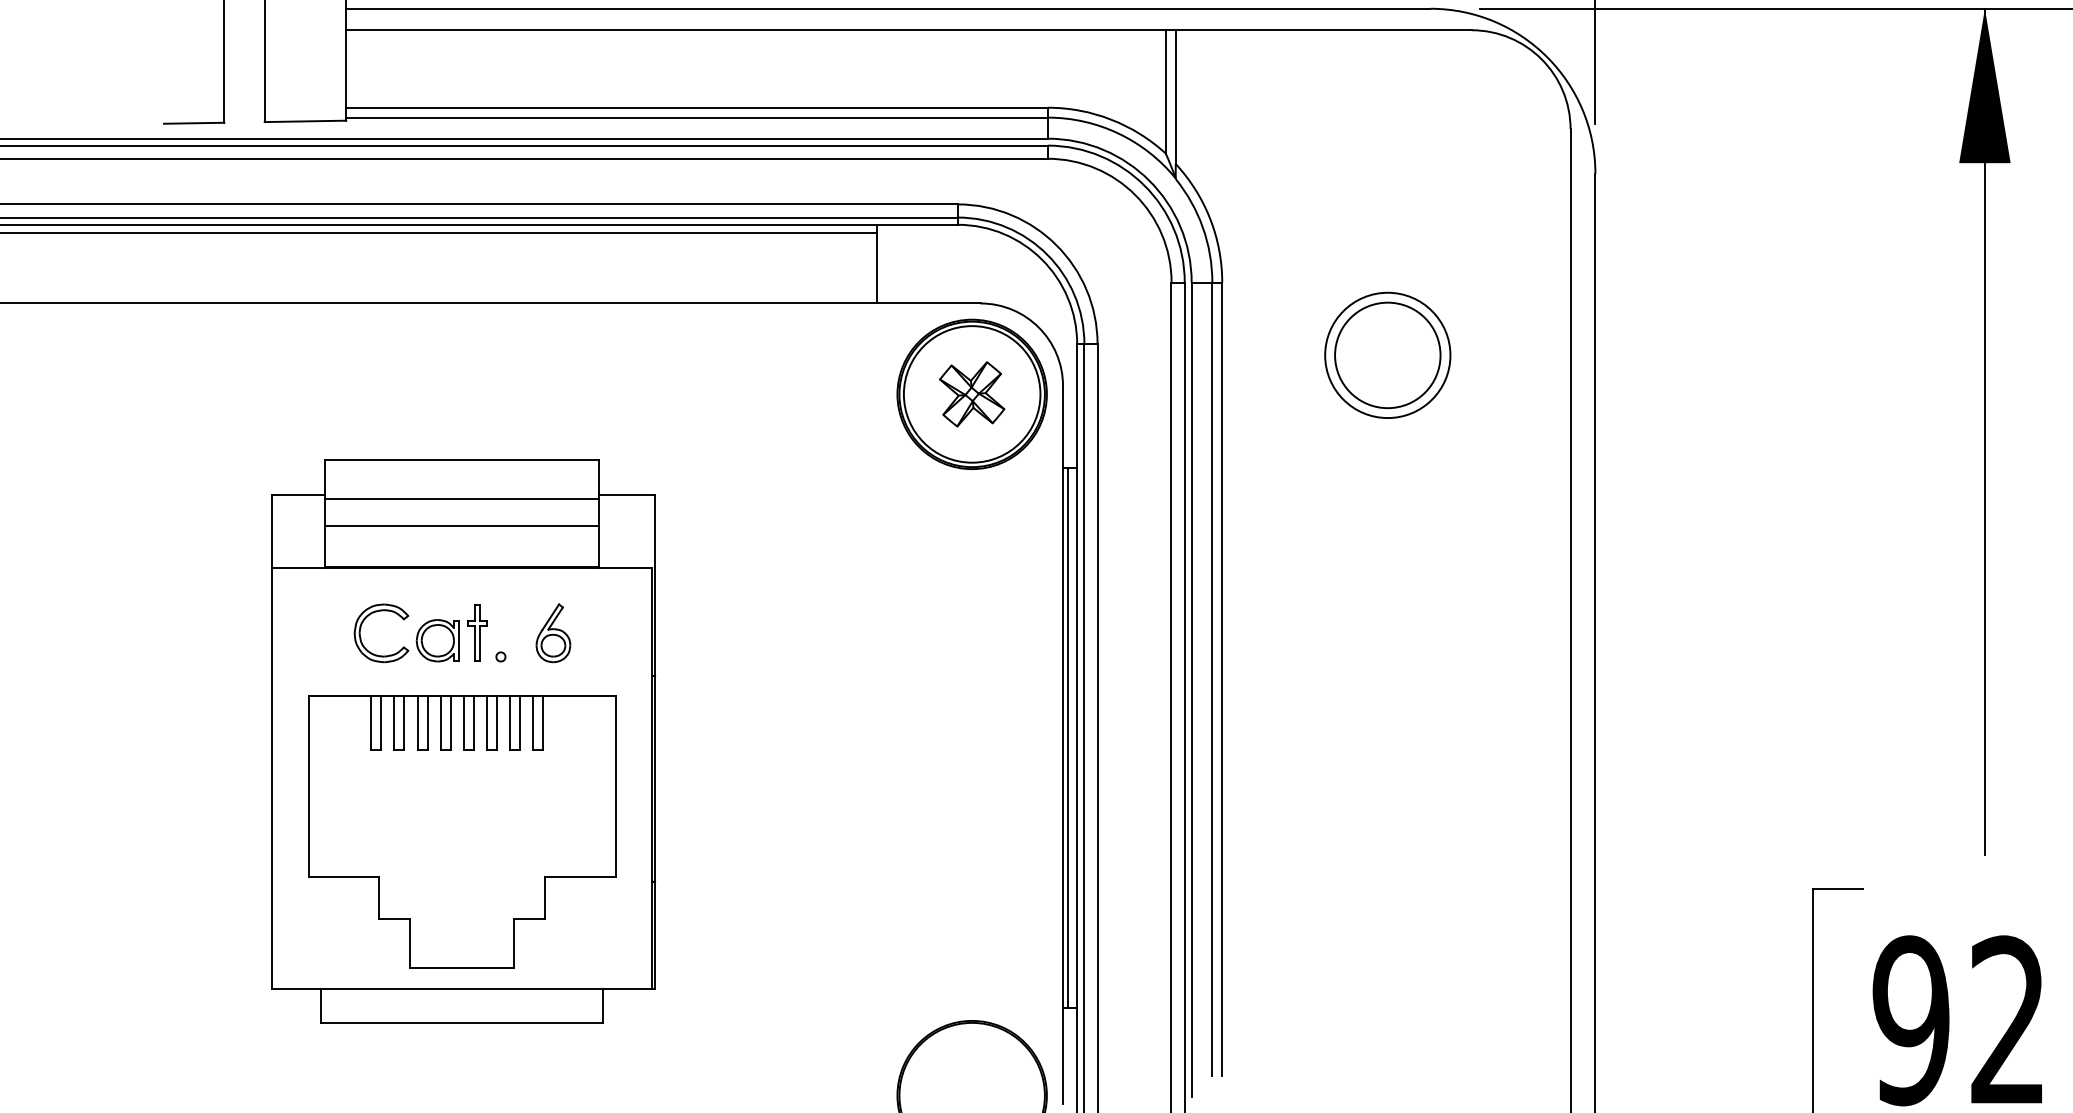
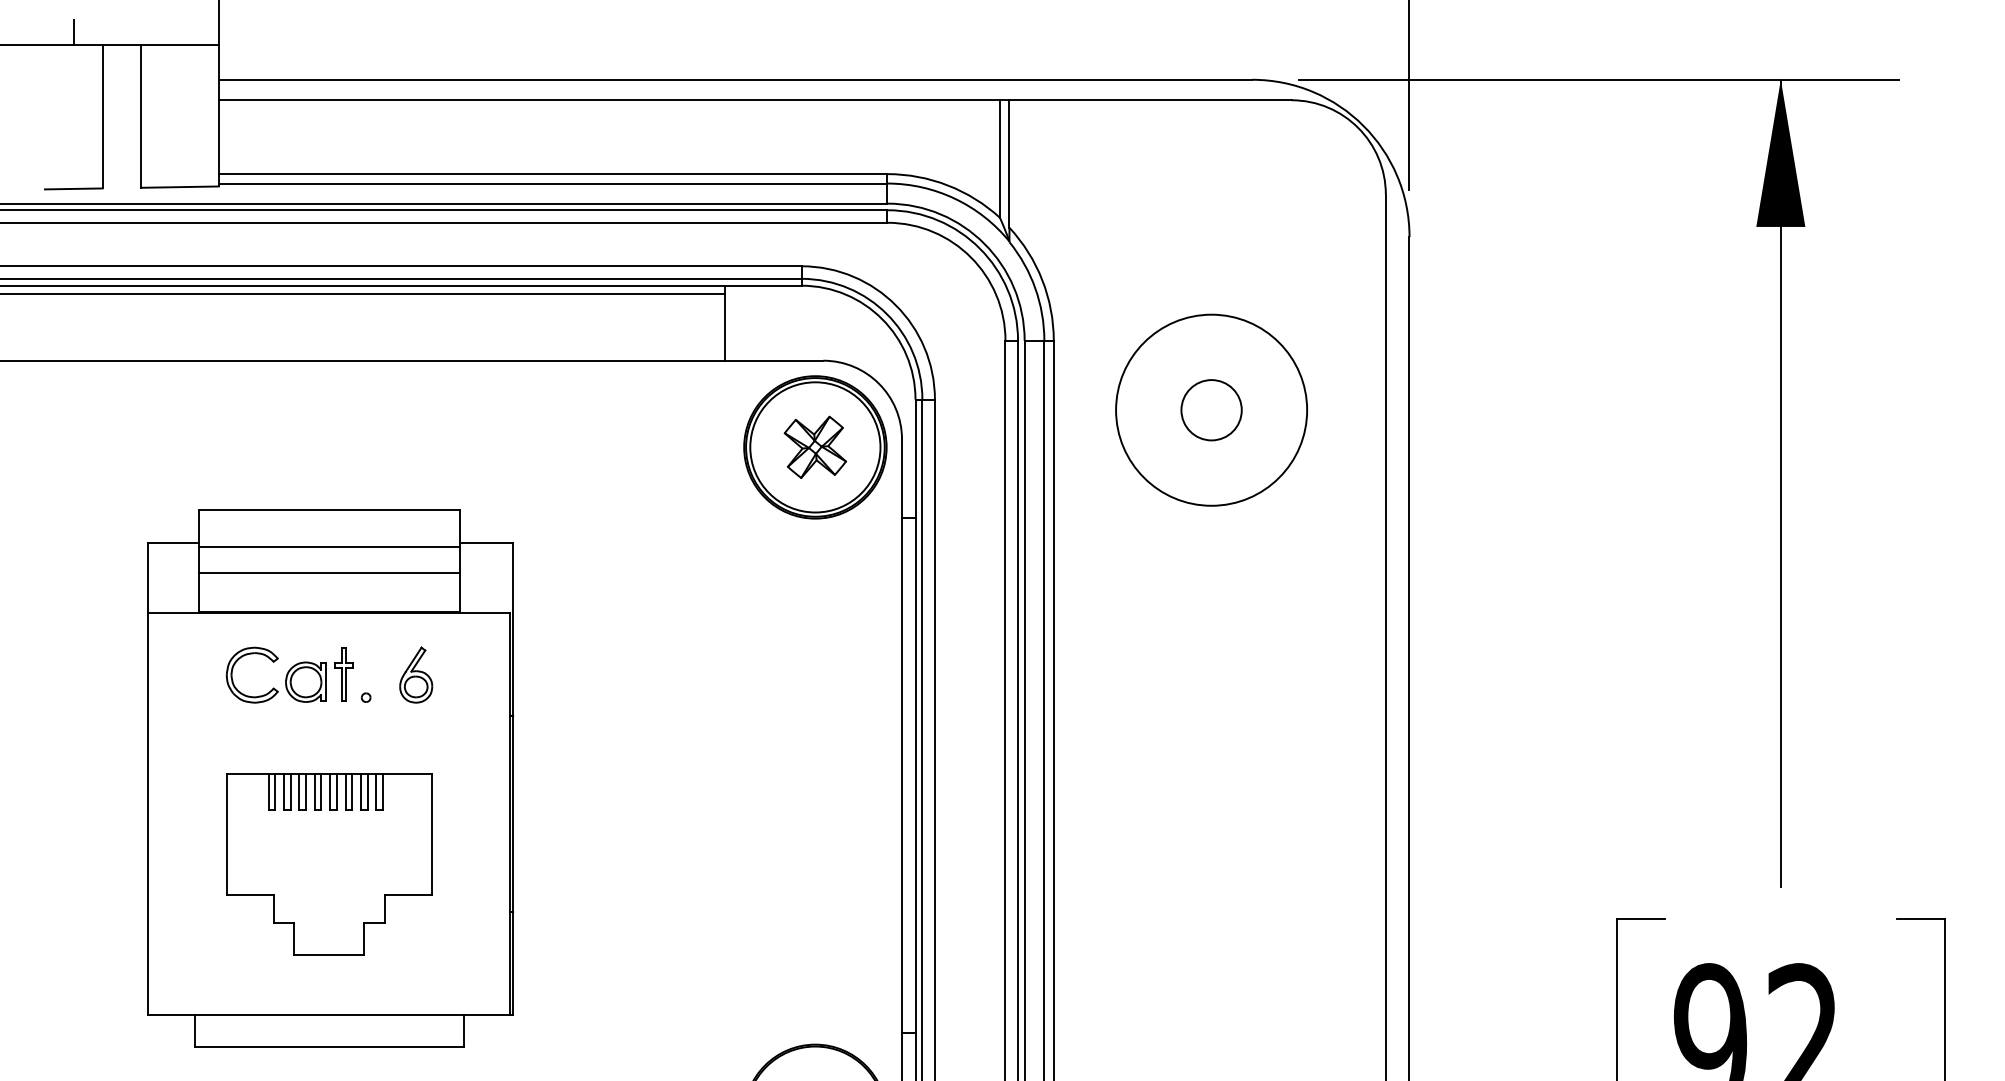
circle: (1387, 354) -> (1211, 409), size x0.6
circle: (1387, 354) -> (1211, 409), size x1.6
line: (1067, 737) -> (906, 774), removed
part: (461, 831) -> (328, 864), size x0.7

